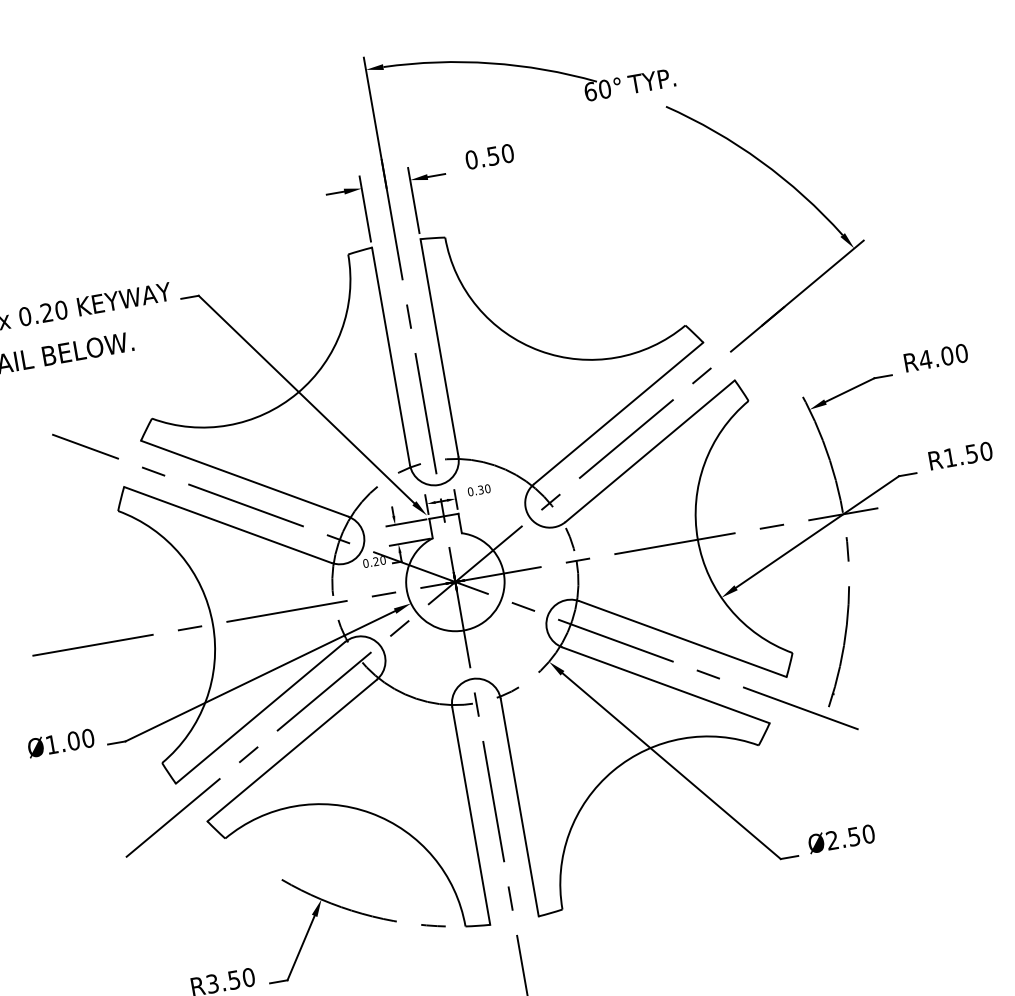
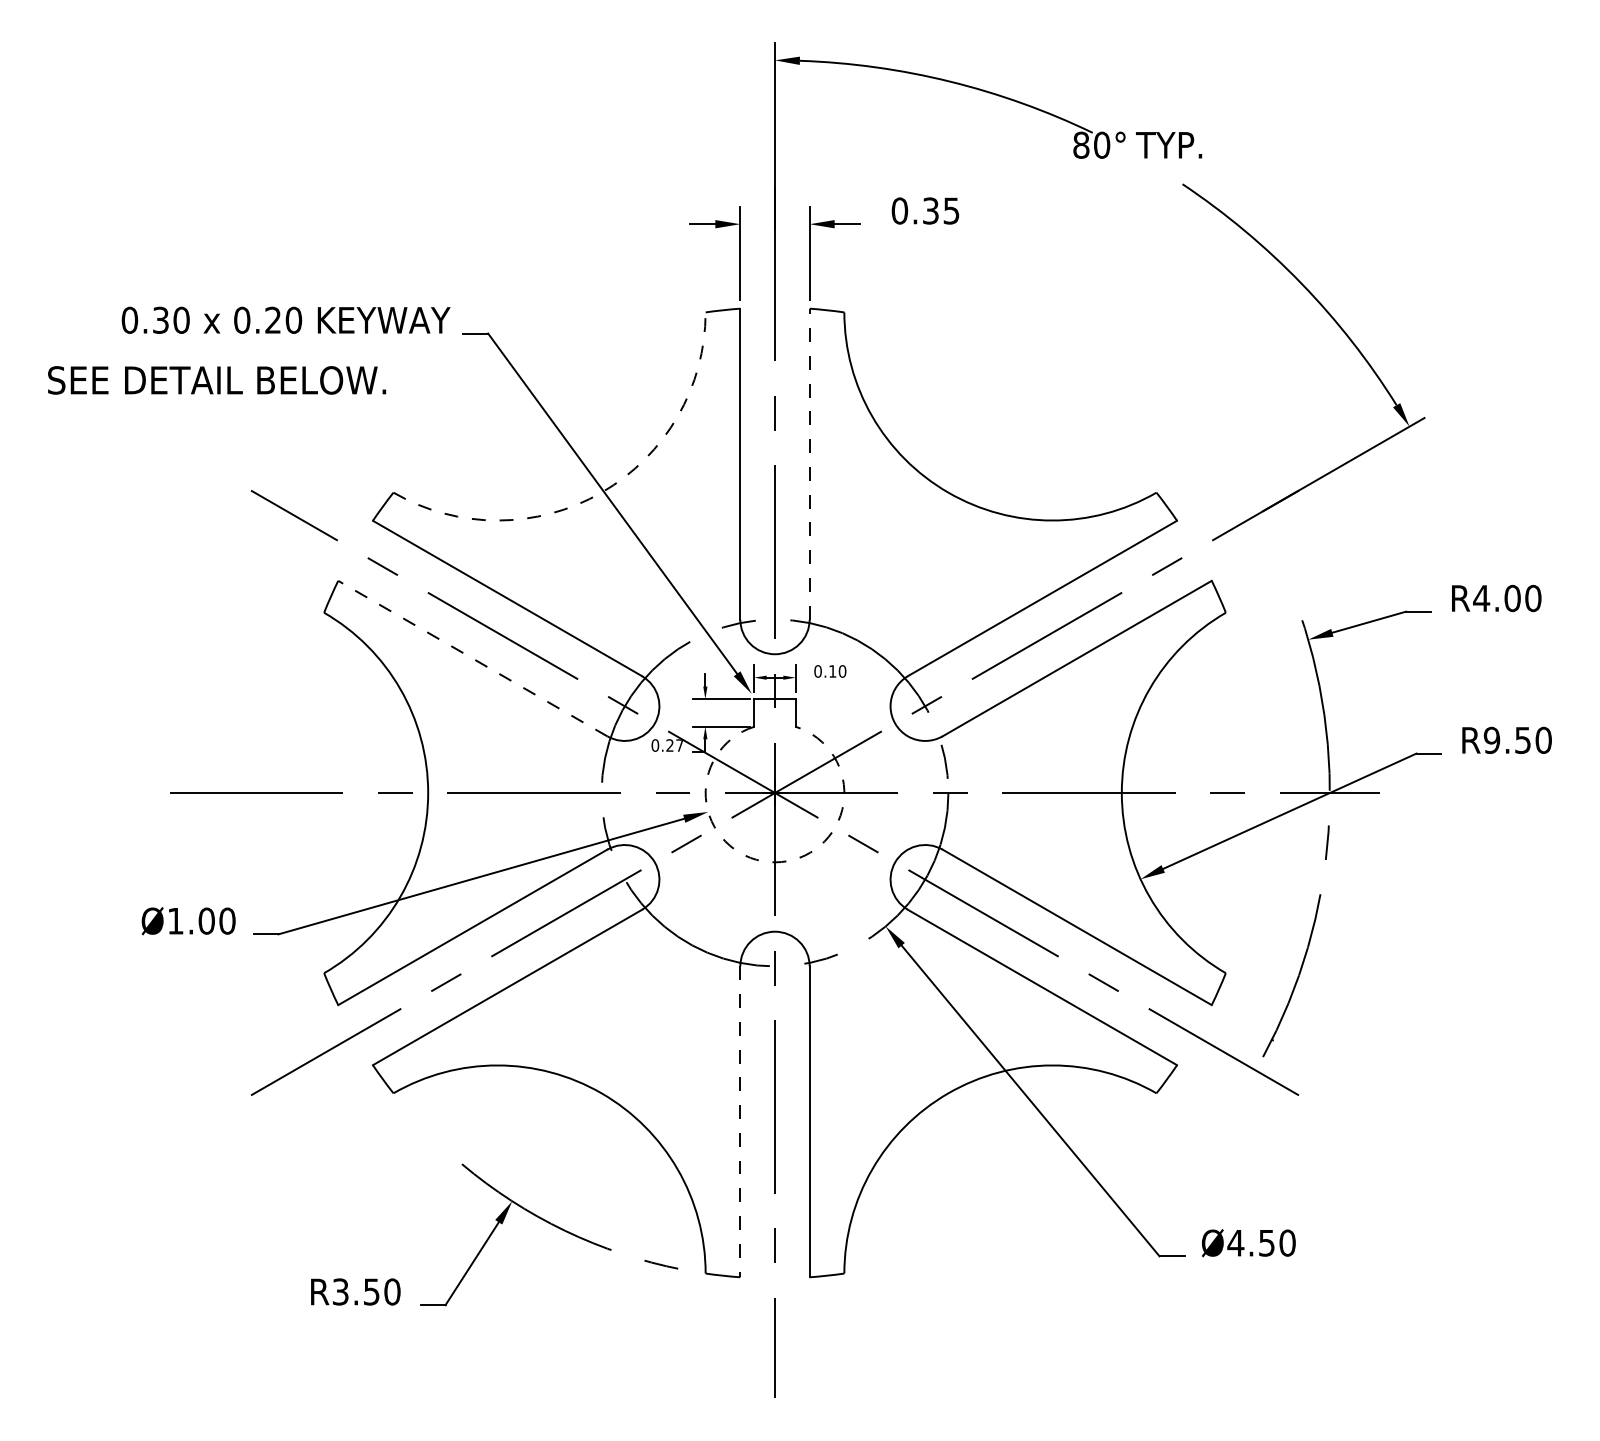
text: (590, 91) -> (1081, 144), 60° -> 80°
text: (500, 154) -> (941, 210), 0.50 -> 0.35
line: (439, 347) -> (809, 463), solid -> dashed
arc: (297, 393) -> (601, 492), solid -> dashed
text: (949, 457) -> (1491, 739), R1.50 -> R9.50
text: (480, 490) -> (832, 671), 0.30 -> 0.10
line: (227, 524) -> (472, 658), solid -> dashed
text: (382, 560) -> (679, 745), 0.20 -> 0.27
arc: (464, 630) -> (775, 862), solid -> dashed
line: (471, 816) -> (740, 1122), solid -> dashed
text: (832, 840) -> (1235, 1242), Ø2.50 -> Ø4.50

